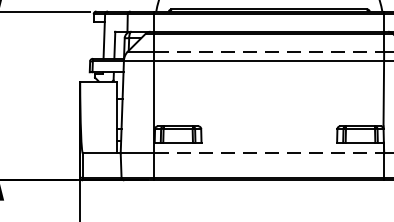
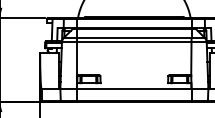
line: (269, 50) -> (134, 37), dashed -> solid
line: (269, 153) -> (134, 88), dashed -> solid

